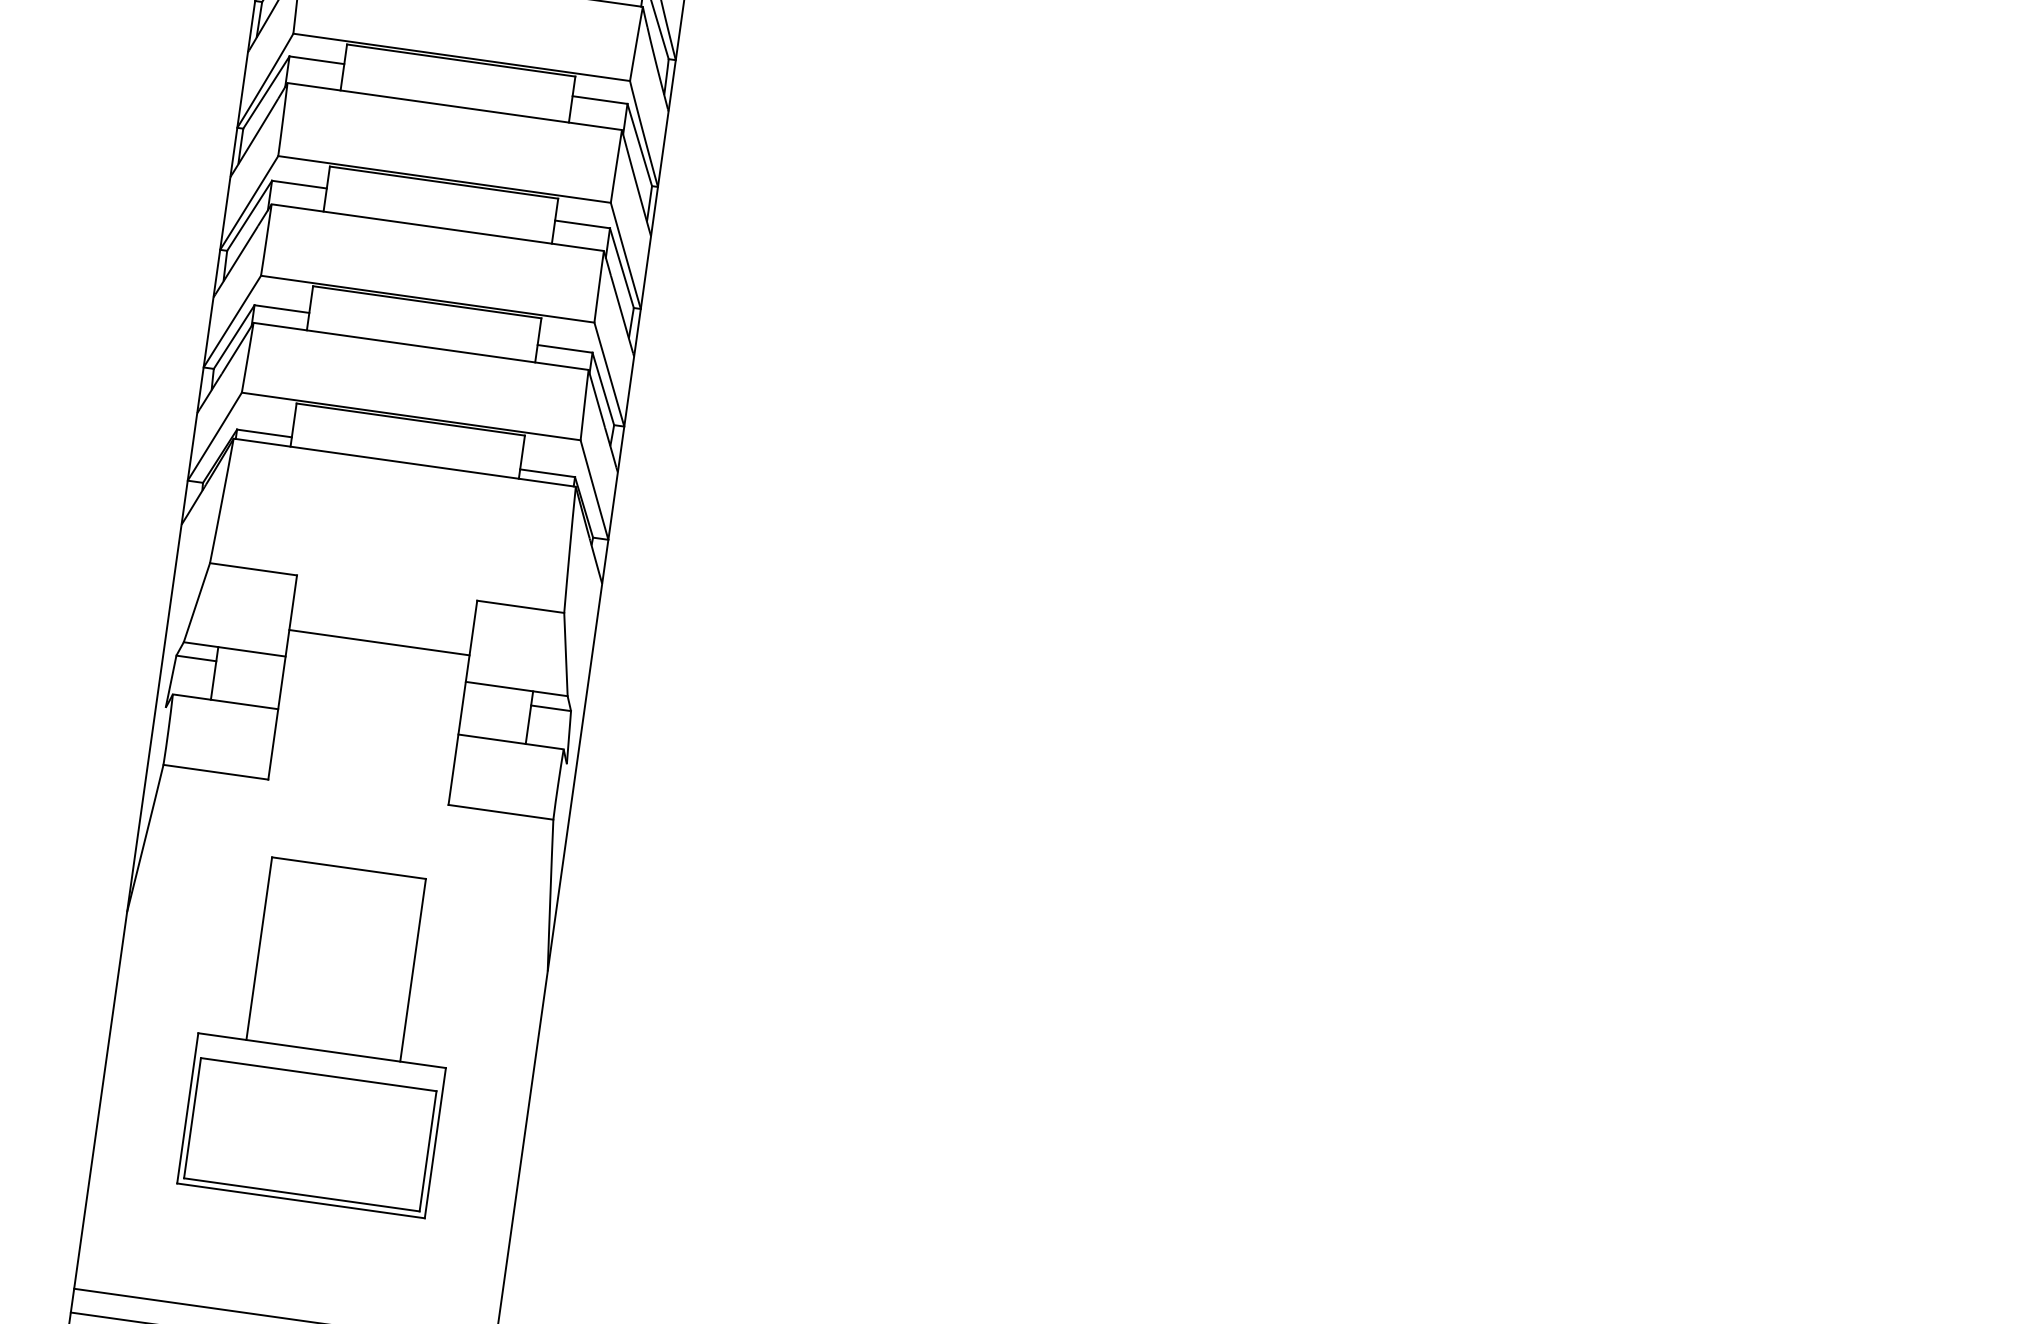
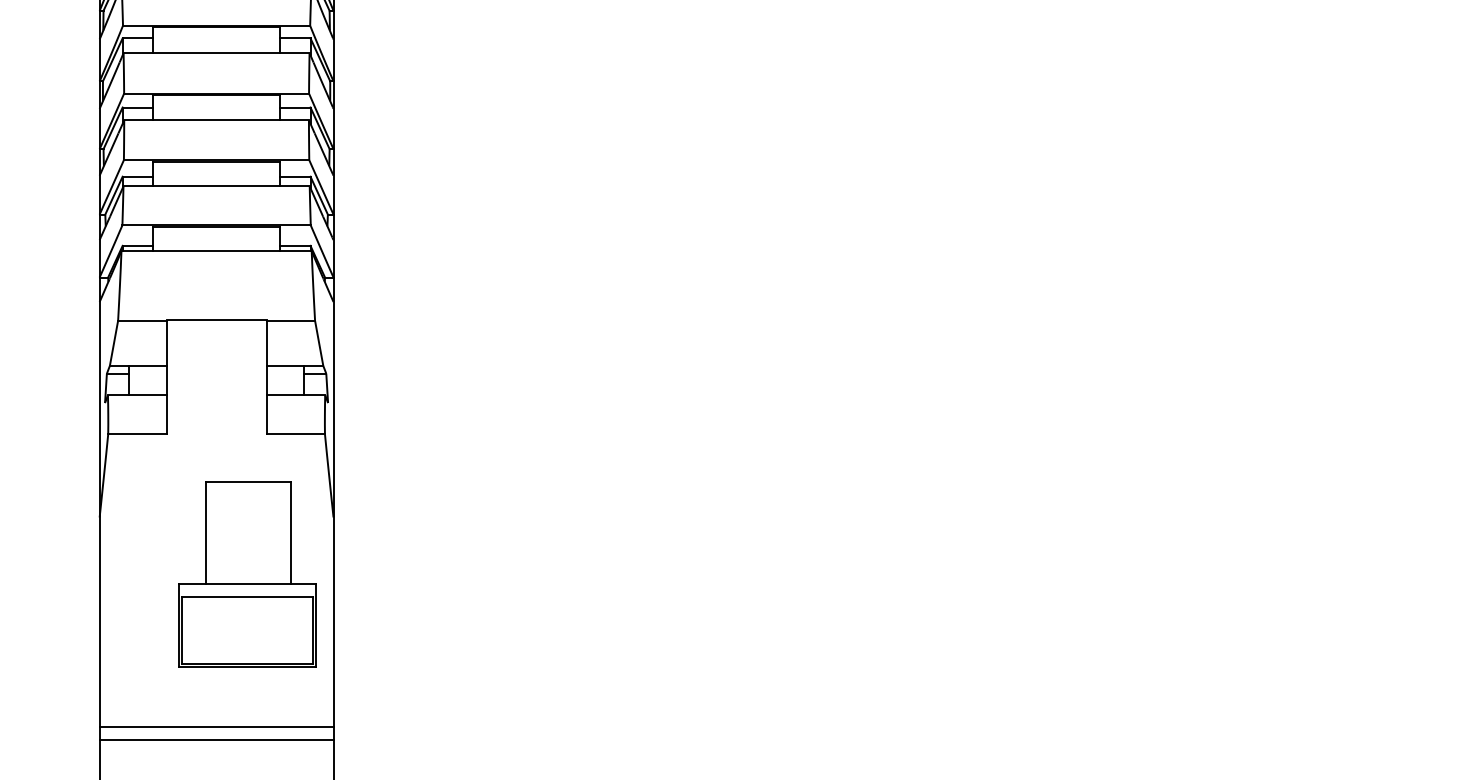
line: (379, 643) -> (216, 320), moved
part: (324, 1033) -> (247, 574), moved

